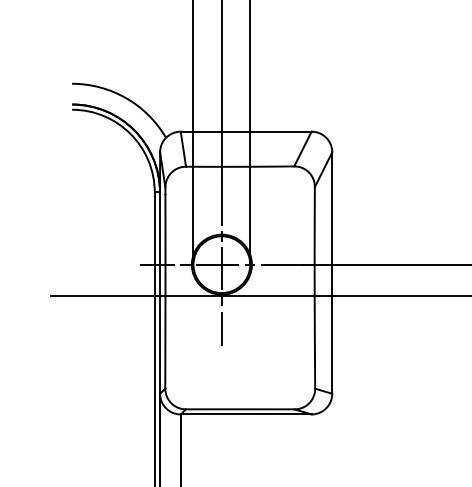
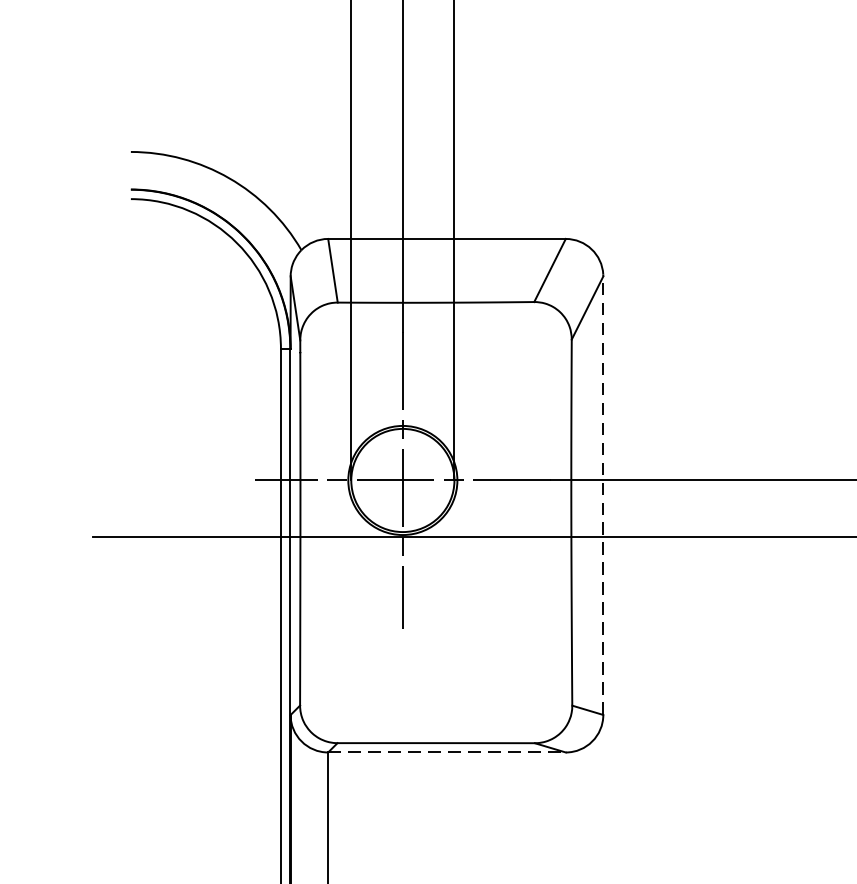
line: (332, 273) -> (603, 496), solid -> dashed
line: (246, 414) -> (447, 752), solid -> dashed

